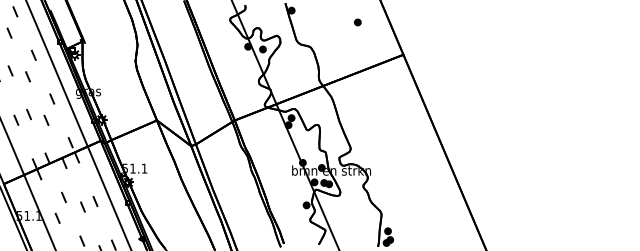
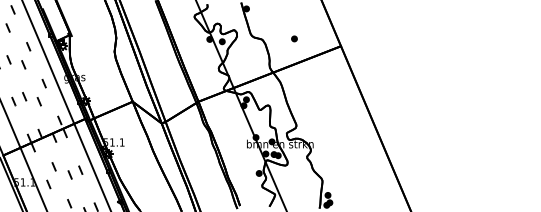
part: (357, 21) -> (294, 38), moved

